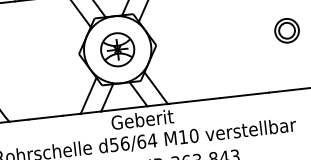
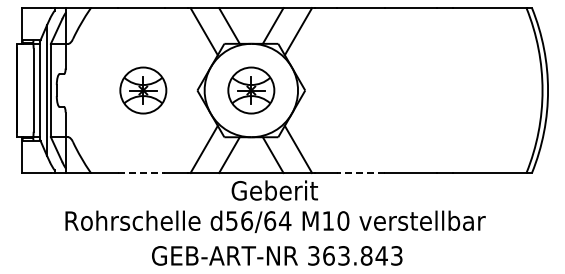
part: (286, 30) -> (487, 90), removed
part: (40, 58) -> (143, 90), added
line: (203, 99) -> (361, 172), solid -> dashed
line: (45, 117) -> (141, 172), solid -> dashed

